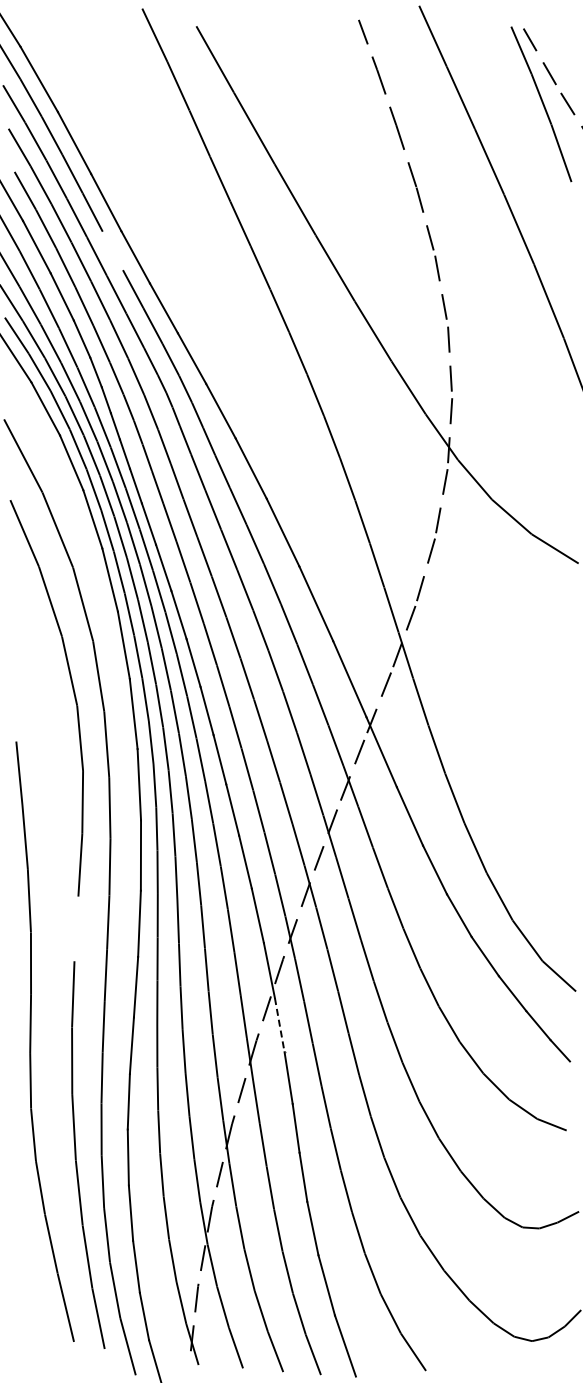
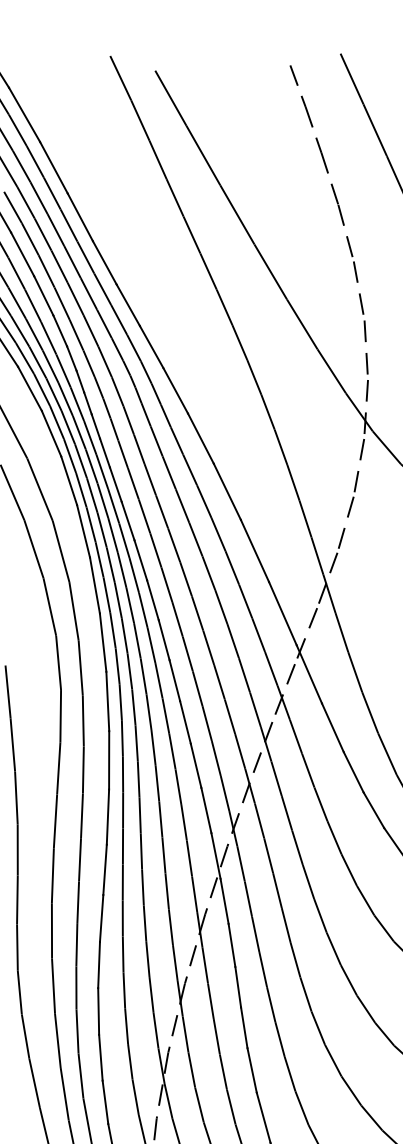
line: (112, 250) -> (85, 257), added
line: (76, 928) -> (55, 820), added
line: (279, 1025) -> (224, 901), dashed -> solid

